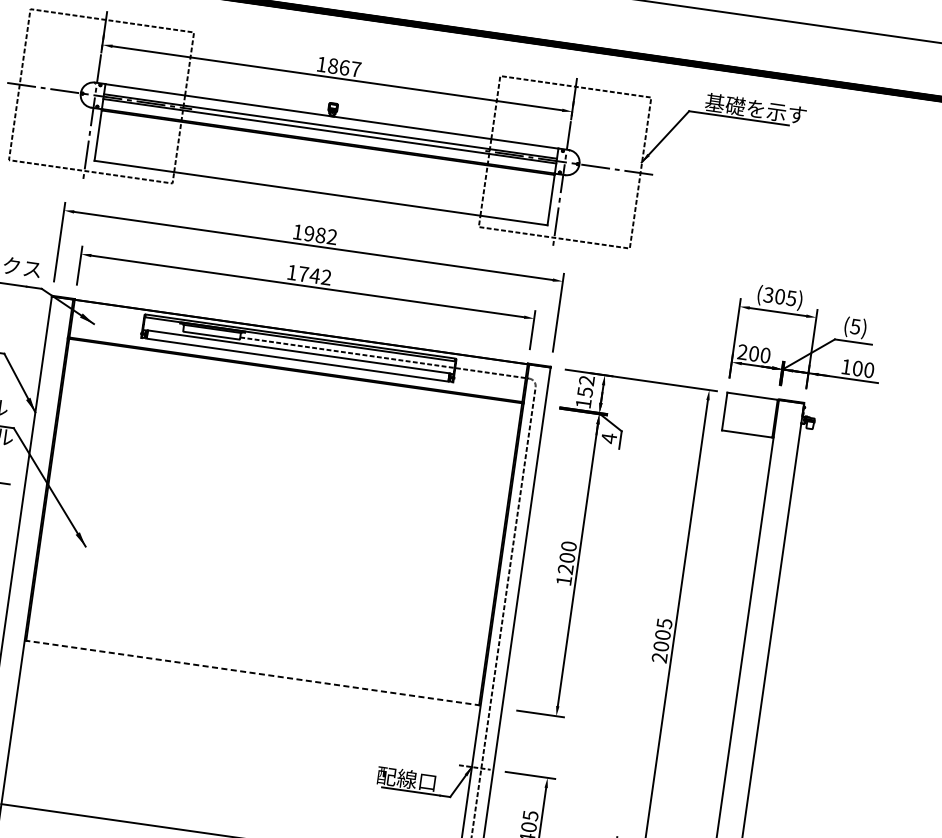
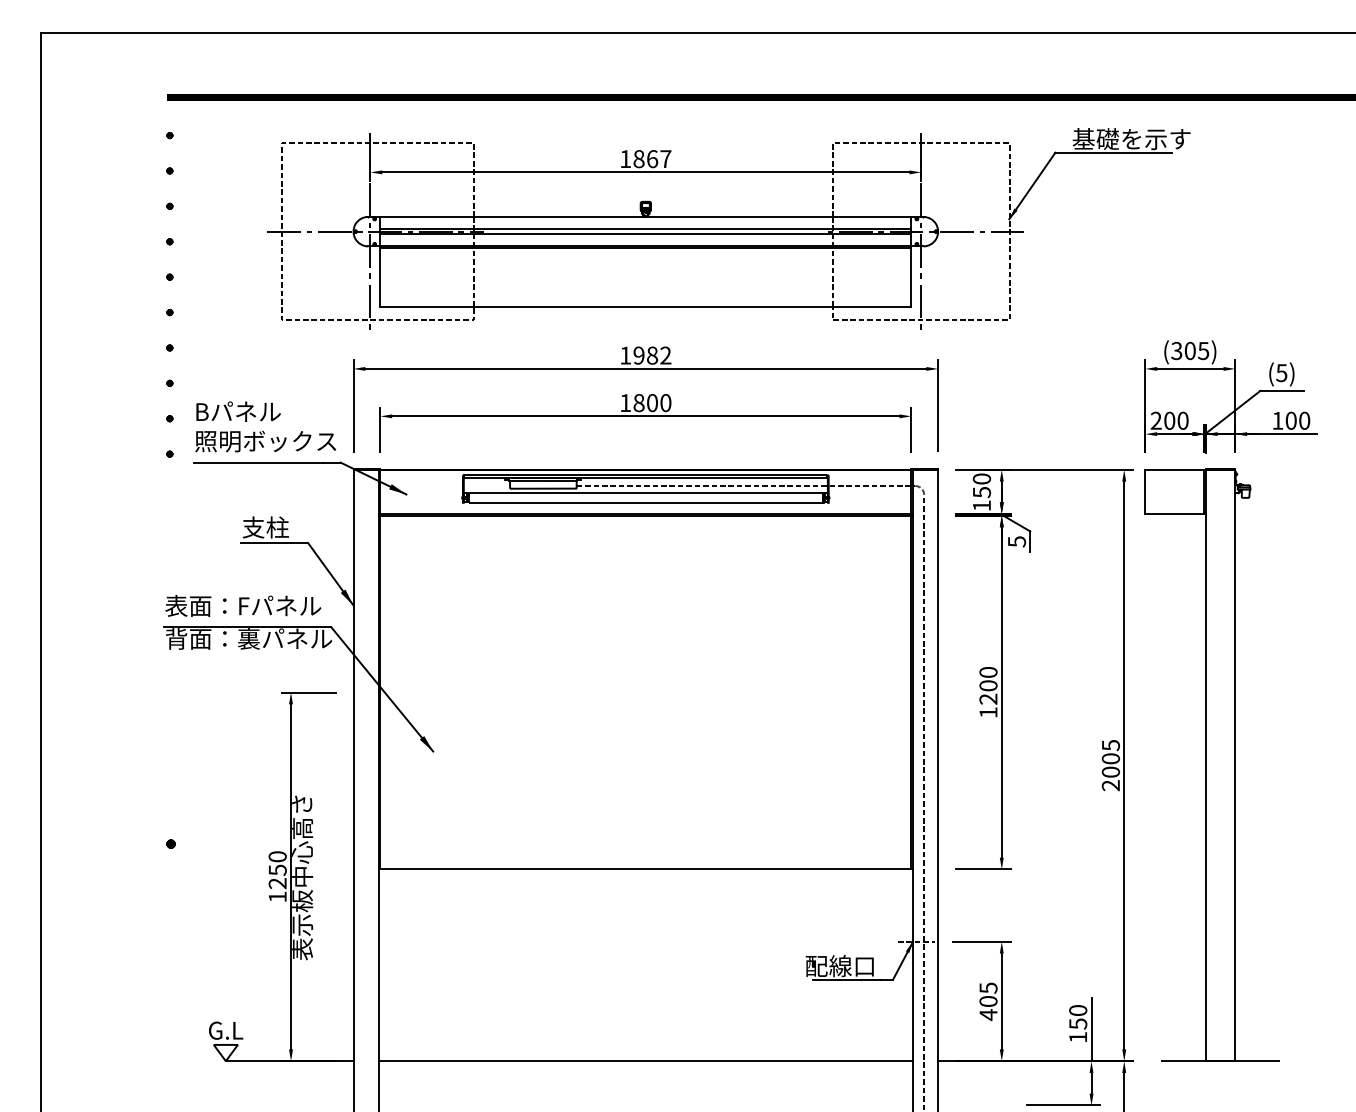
text: (314, 276) -> (652, 403), 1742 -> 1800
text: (587, 380) -> (982, 478), 152 -> 150
text: (609, 438) -> (1017, 541), 4 -> 5
line: (252, 672) -> (645, 869), dashed -> solid

